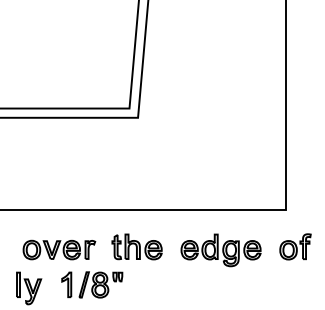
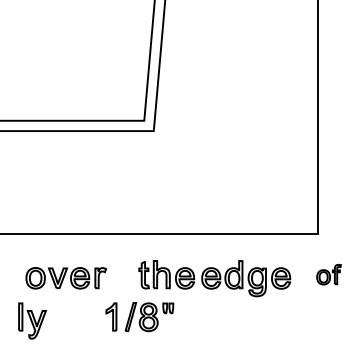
part: (136, 246) -> (166, 274), moved
part: (295, 246) -> (328, 274), size x0.7
part: (91, 285) -> (139, 317), moved

